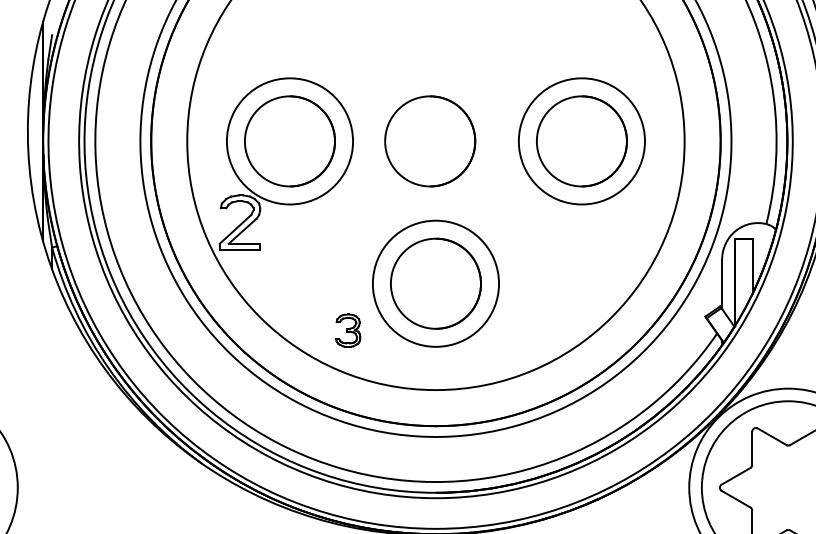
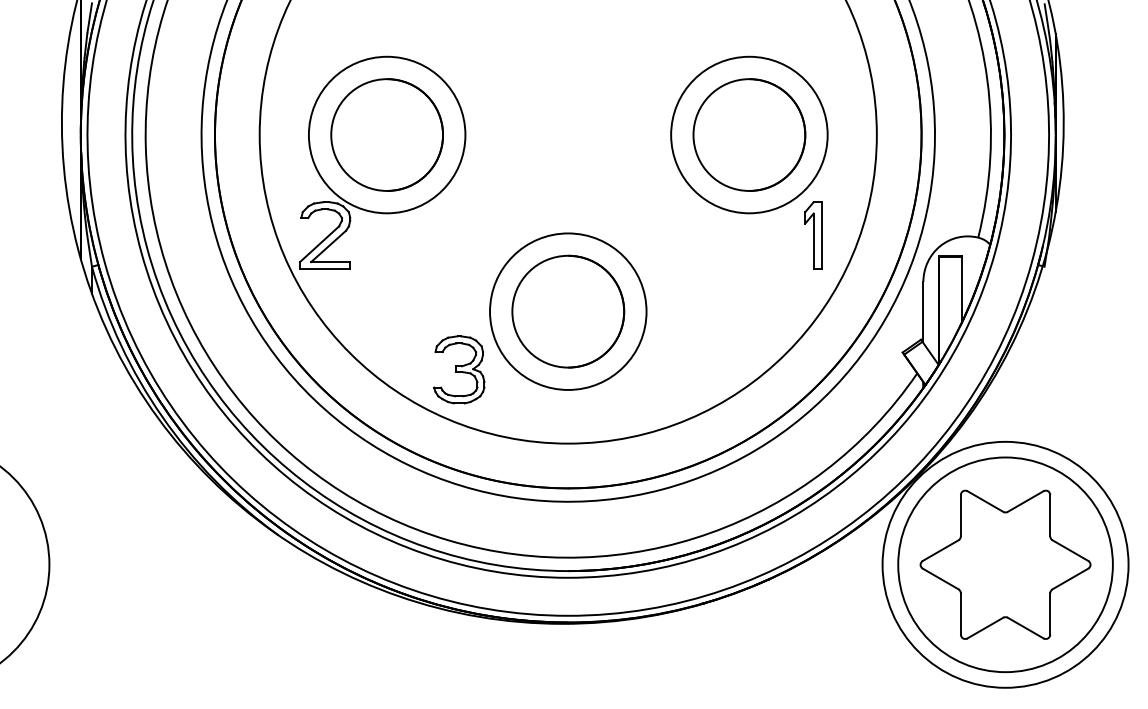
circle: (429, 140) -> (560, 134), removed
part: (633, 222) -> (813, 235), added
part: (348, 330) -> (459, 369), size x1.67

